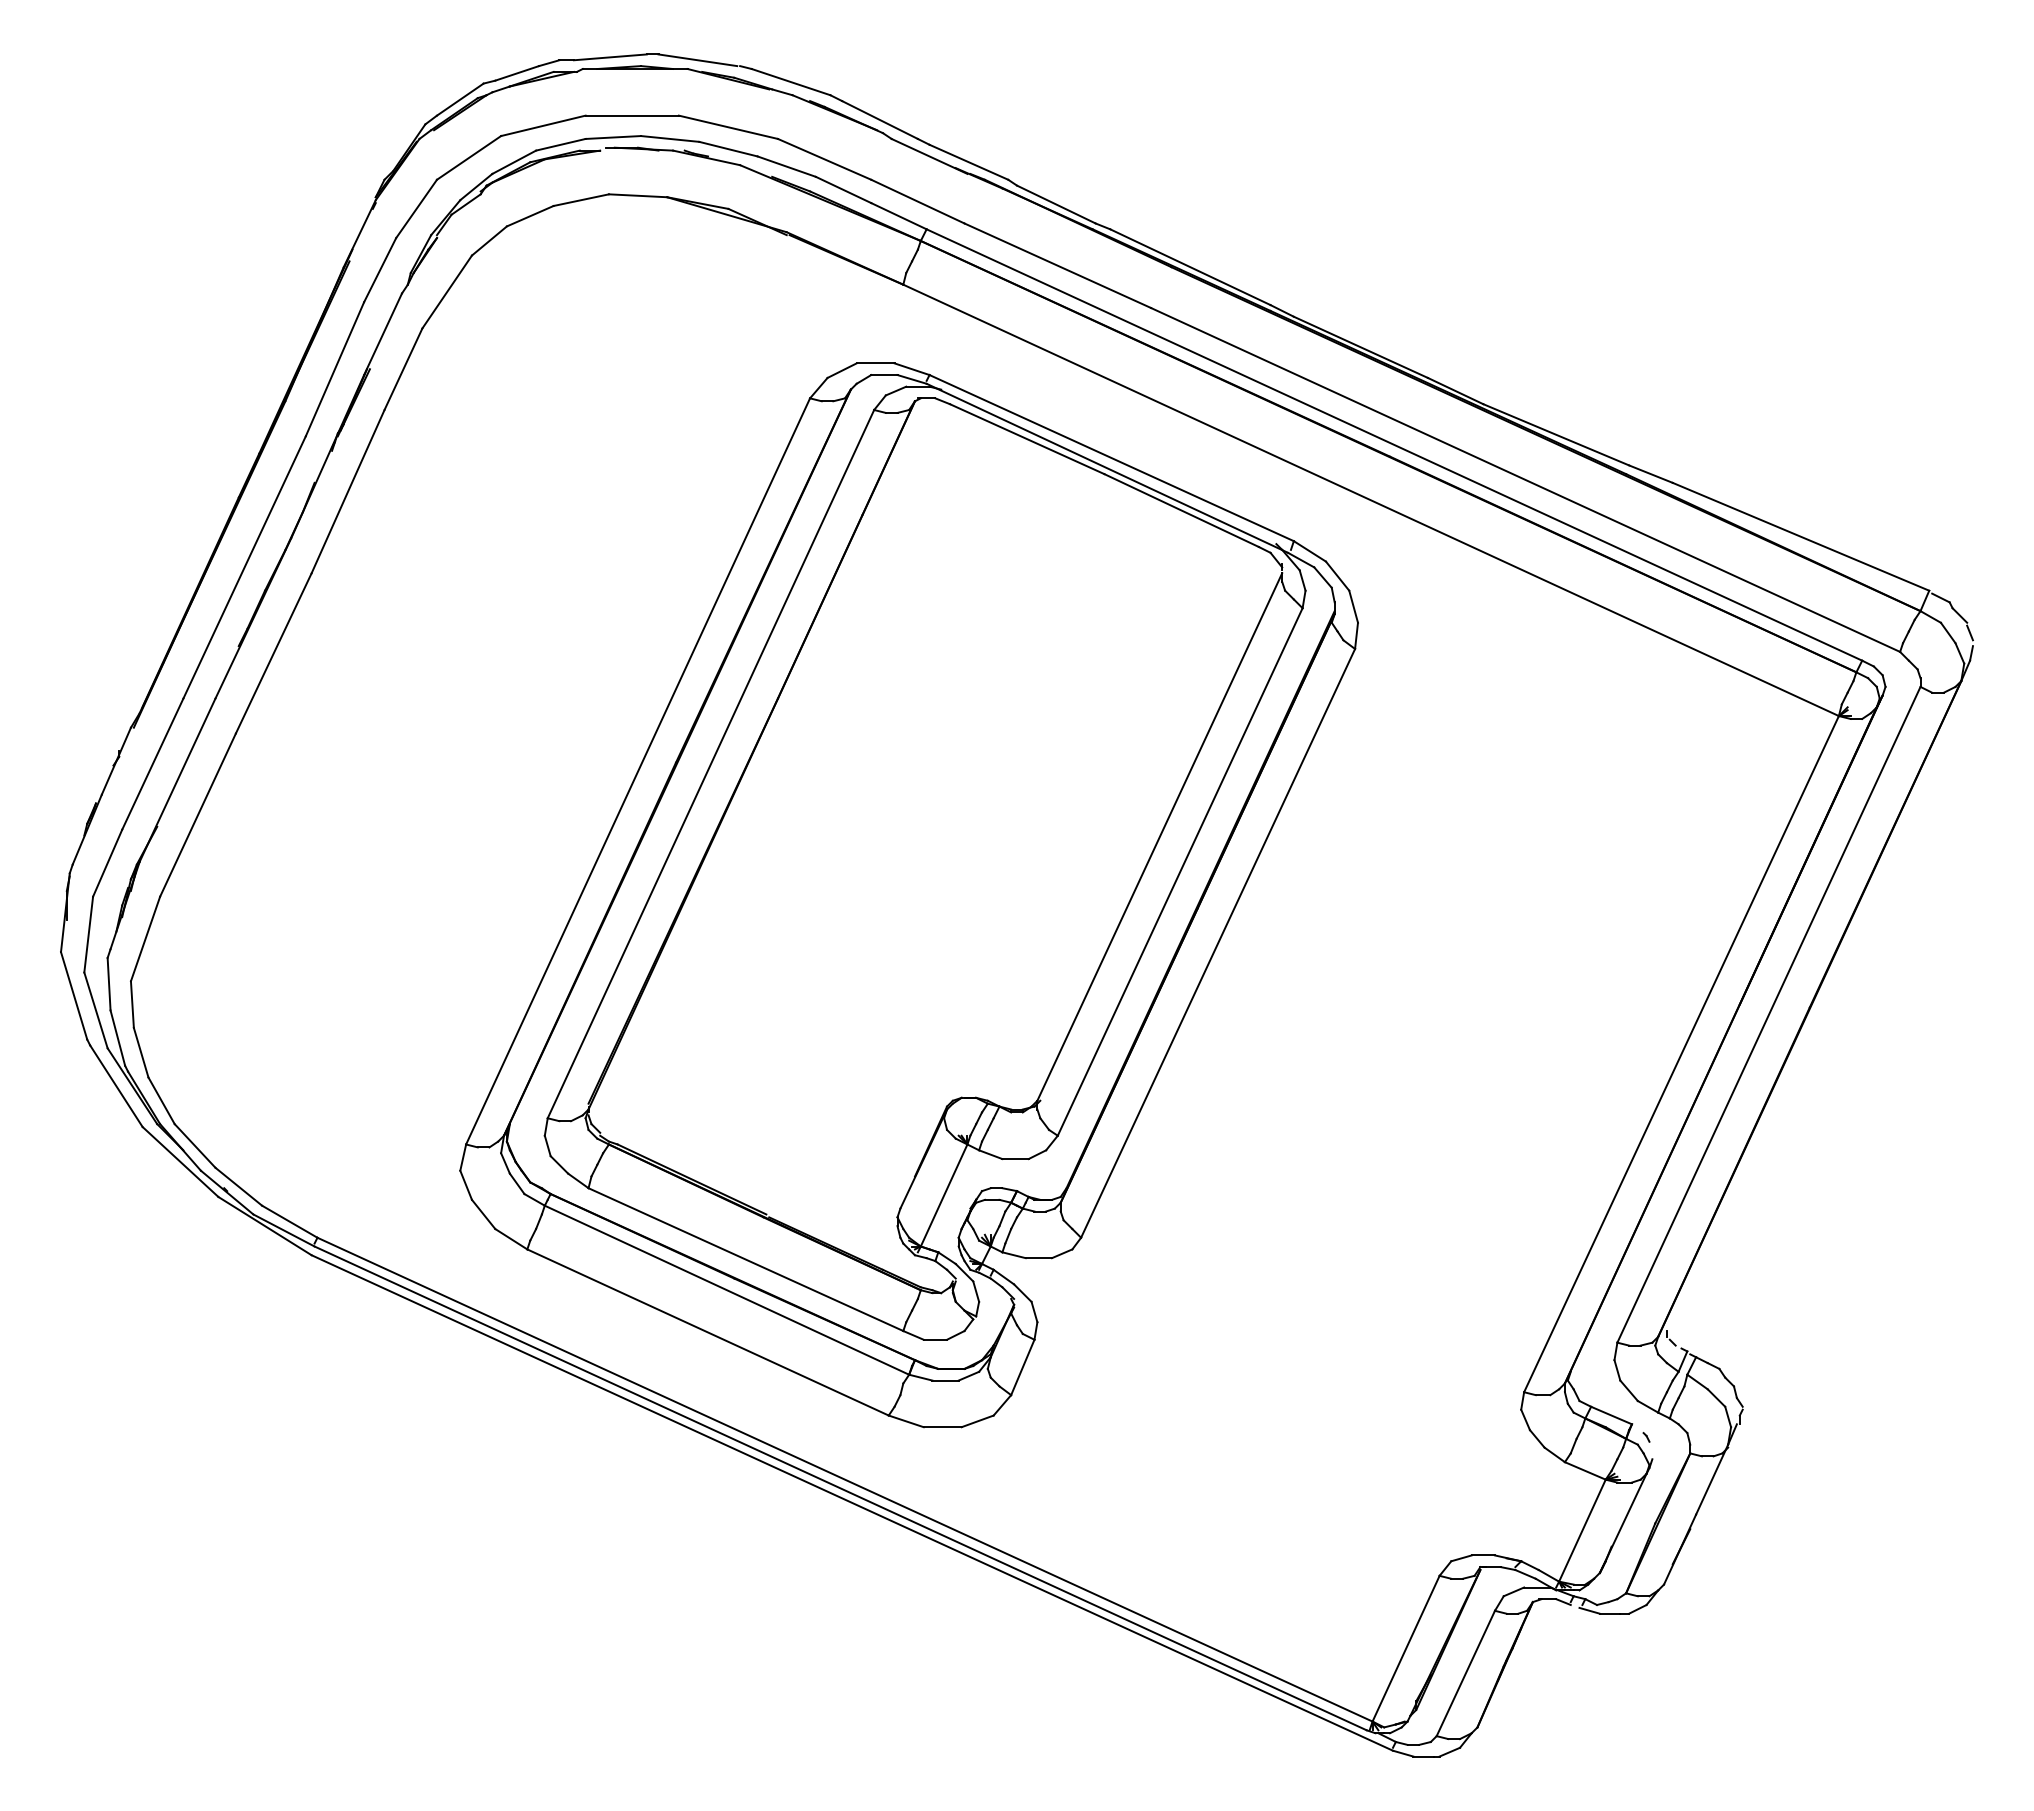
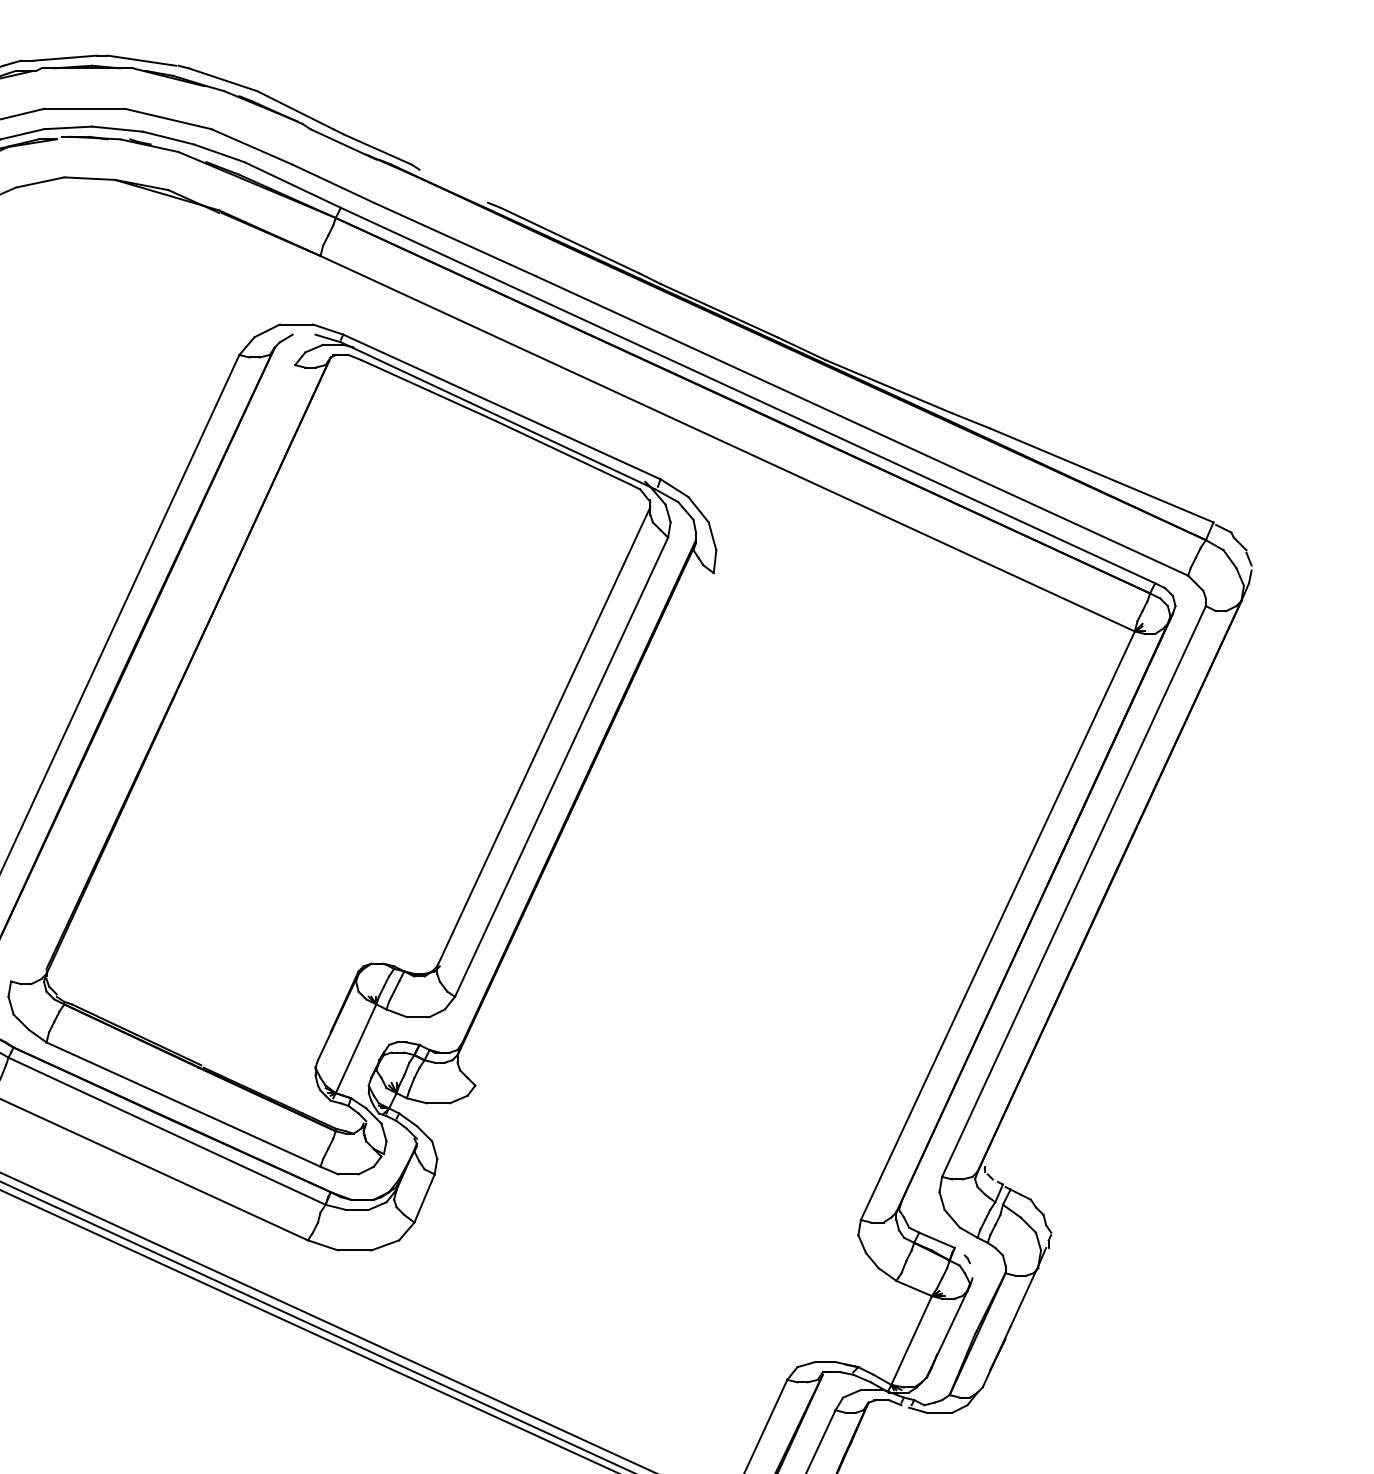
line: (1055, 204) -> (453, 186), removed
line: (884, 375) -> (304, 335), removed
line: (710, 764) -> (152, 673), removed
line: (1218, 943) -> (594, 829), removed

